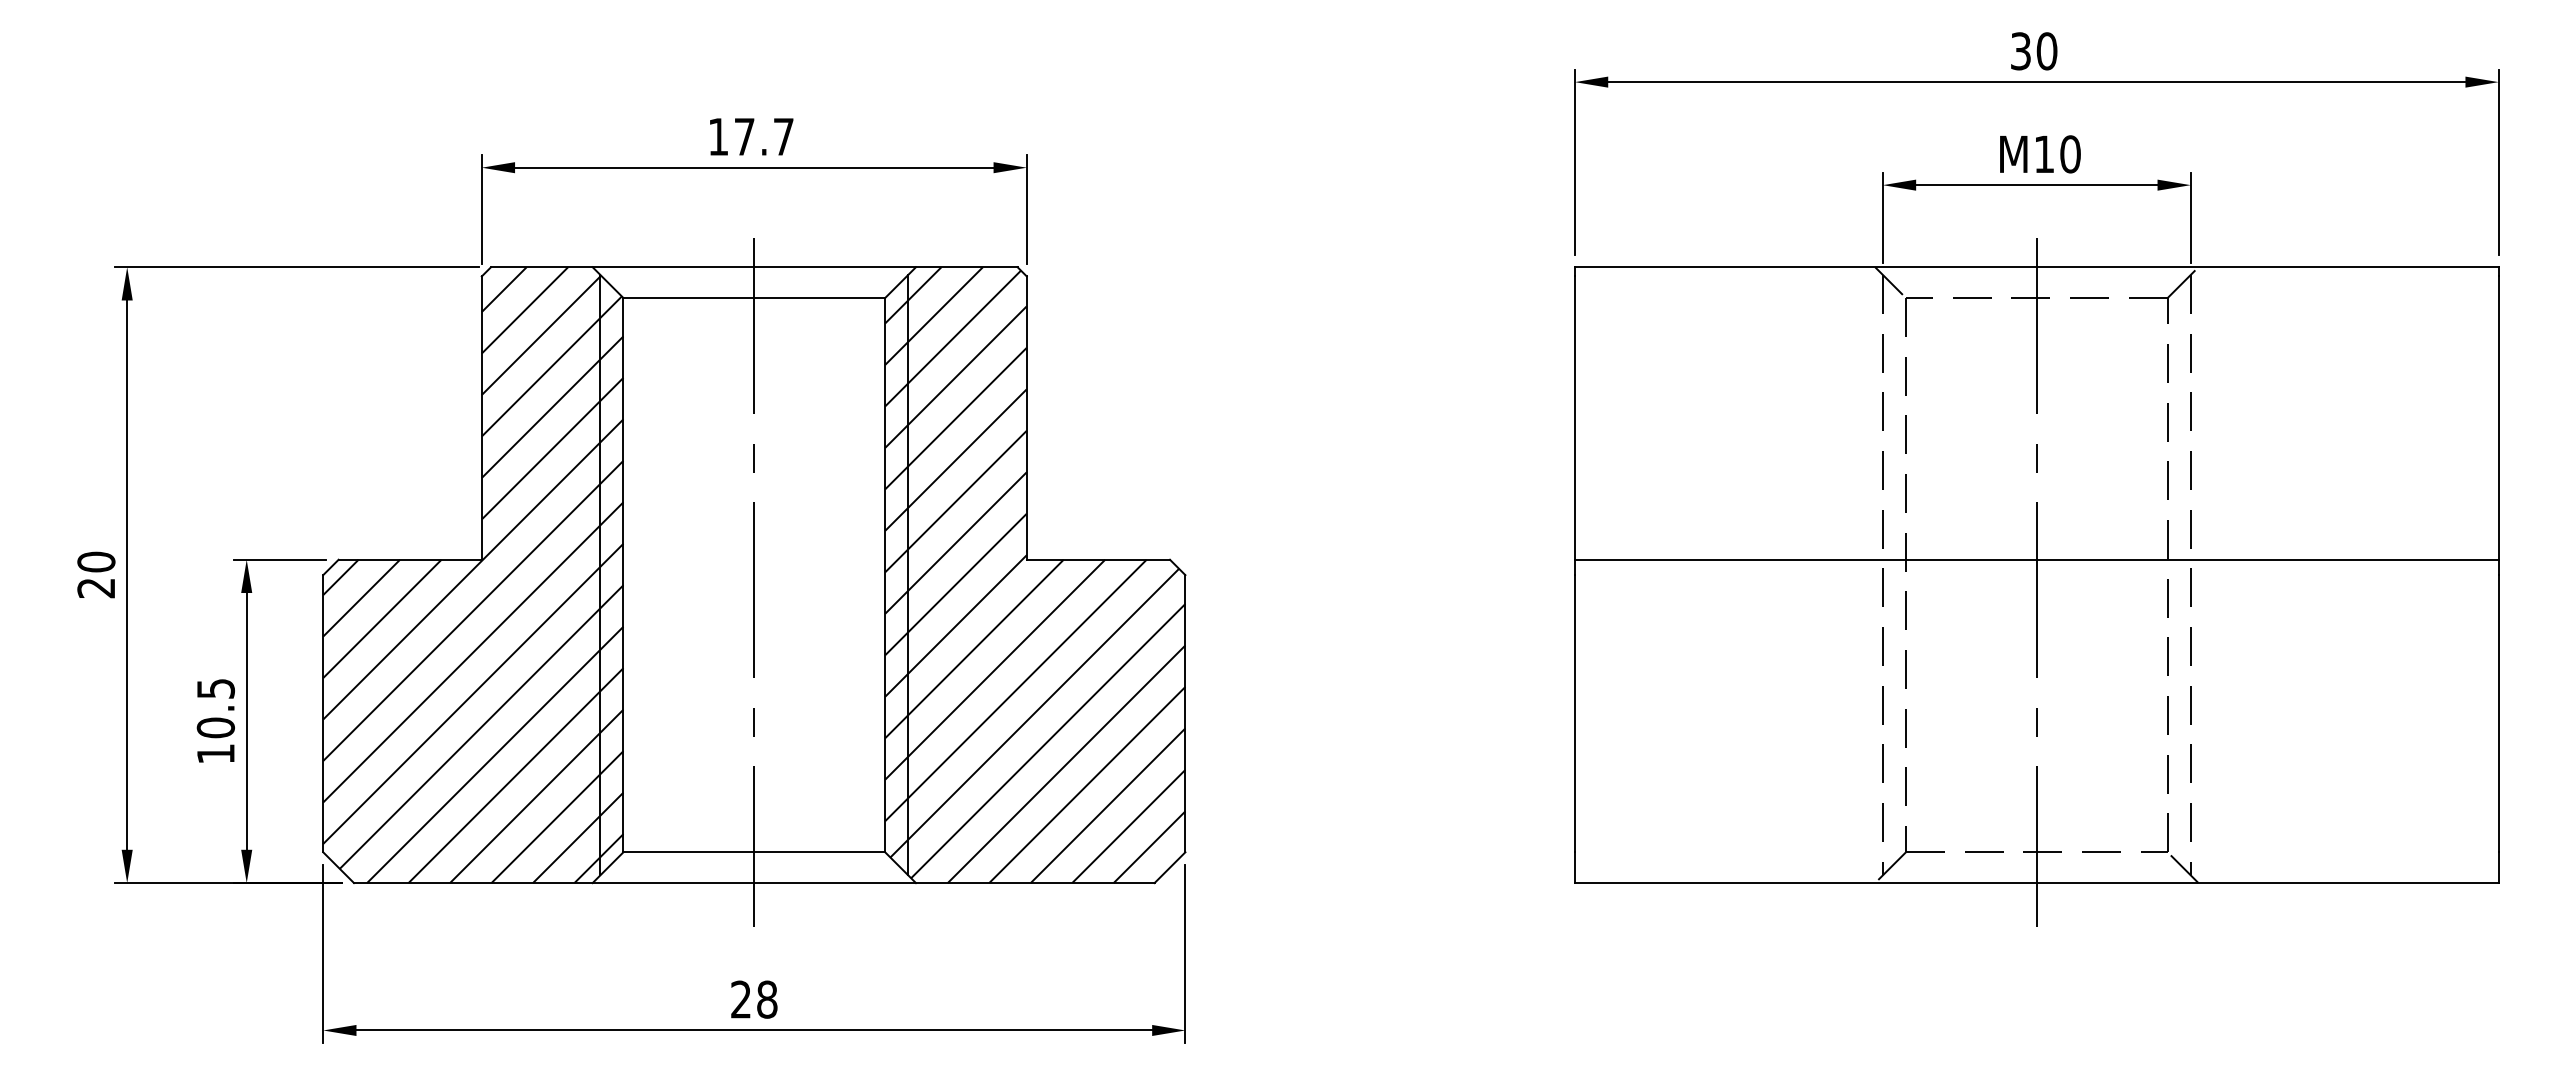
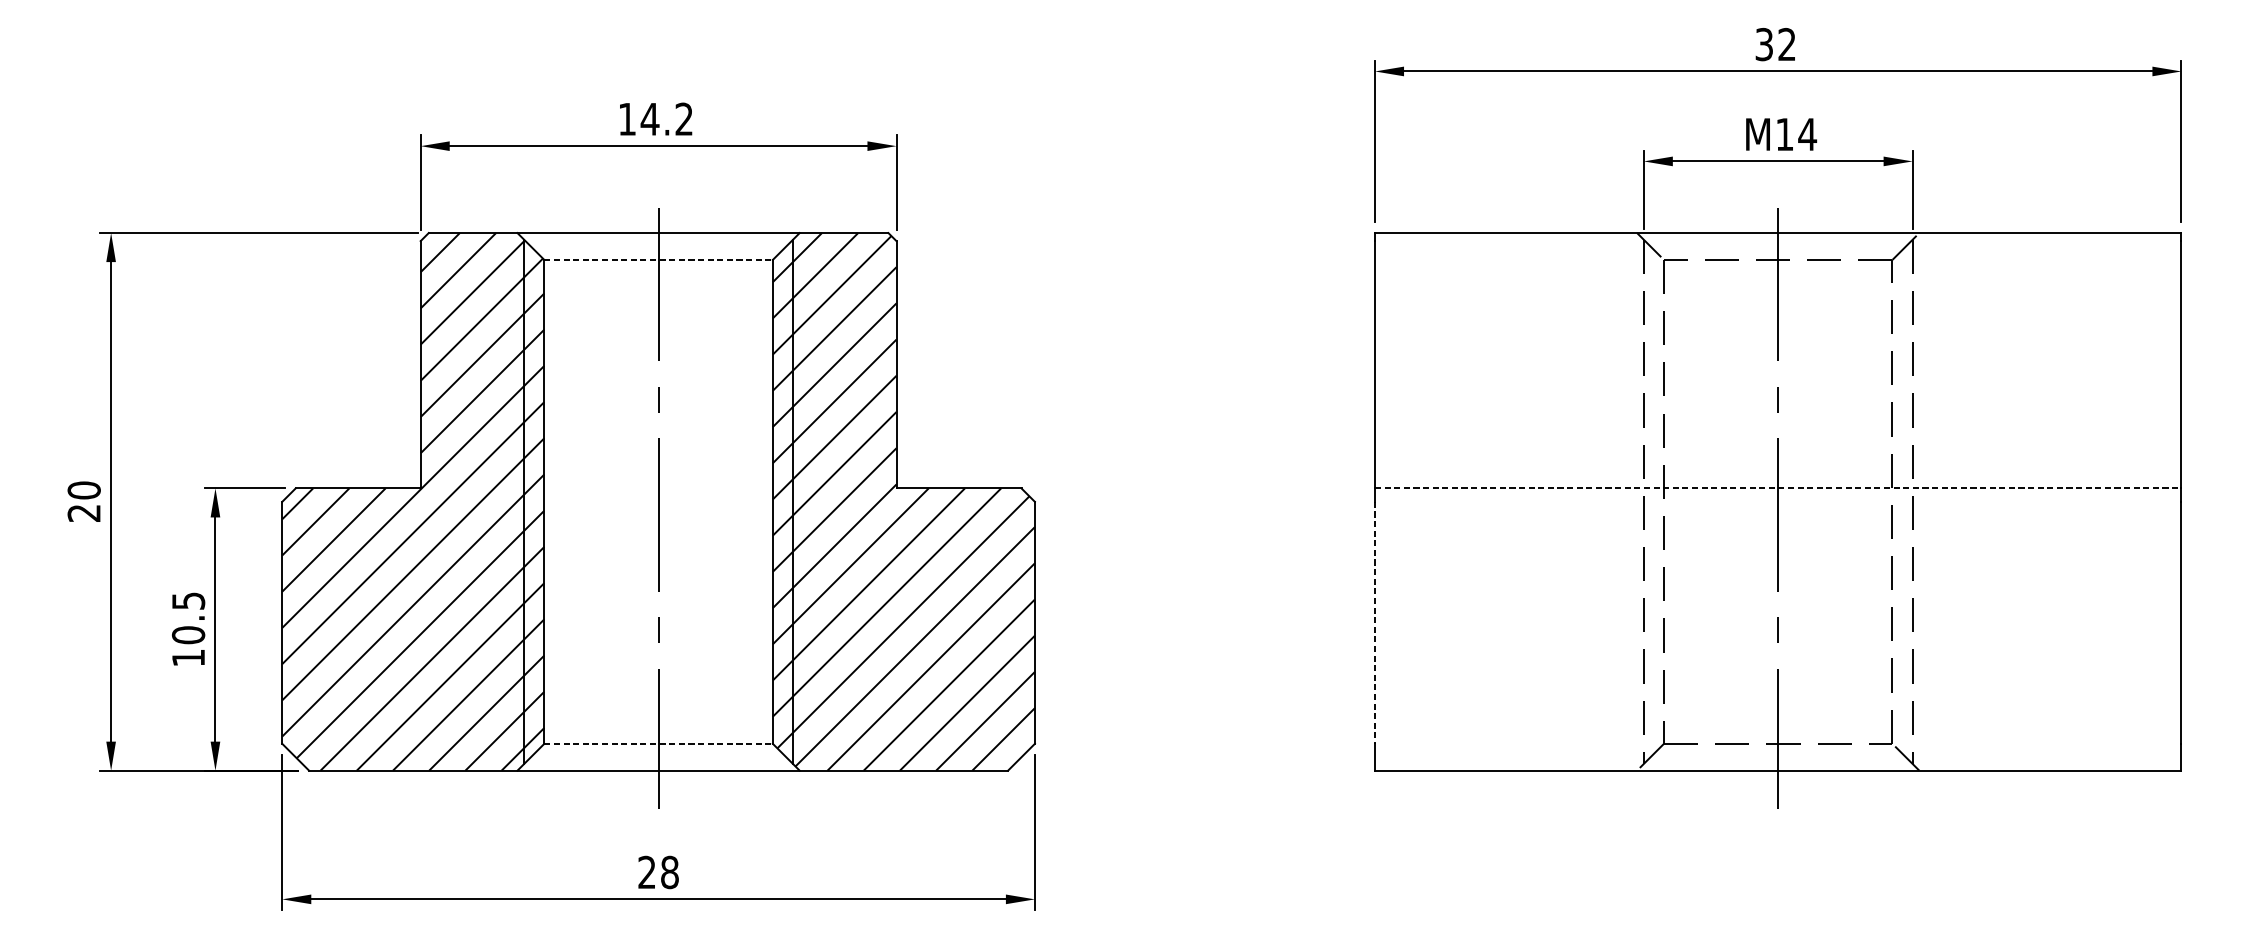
text: (2046, 51) -> (1786, 44), 30 -> 32
text: (763, 136) -> (666, 118), 17.7 -> 14.2
text: (2070, 154) -> (1807, 134), M10 -> M14
line: (754, 298) -> (658, 260), solid -> dashed
line: (2036, 559) -> (1777, 488), solid -> dashed
line: (1574, 713) -> (1374, 622), solid -> dashed
line: (754, 852) -> (658, 743), solid -> dashed

